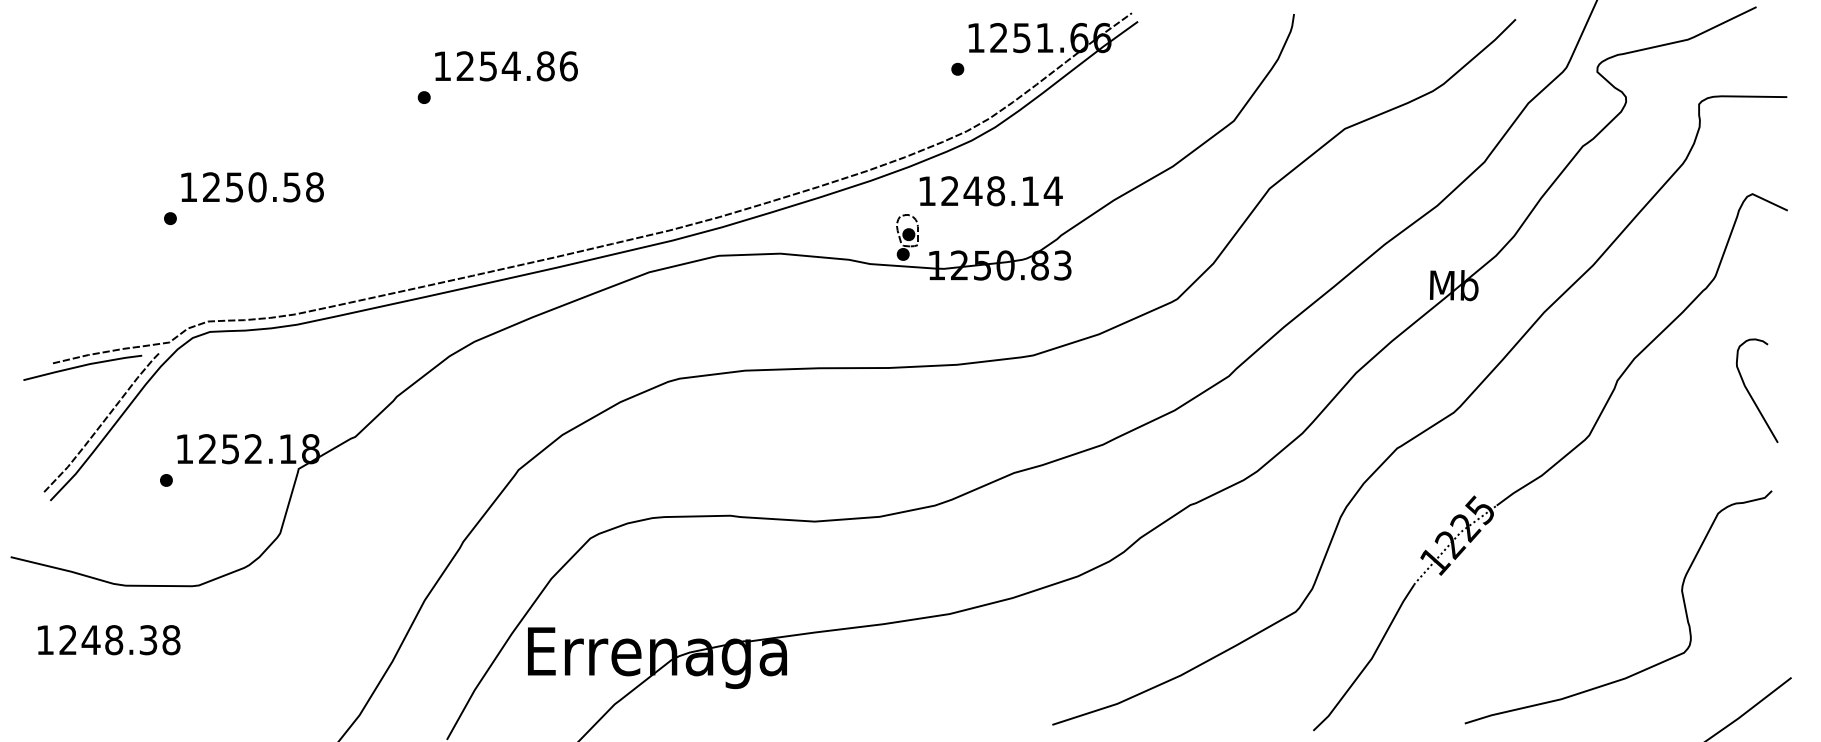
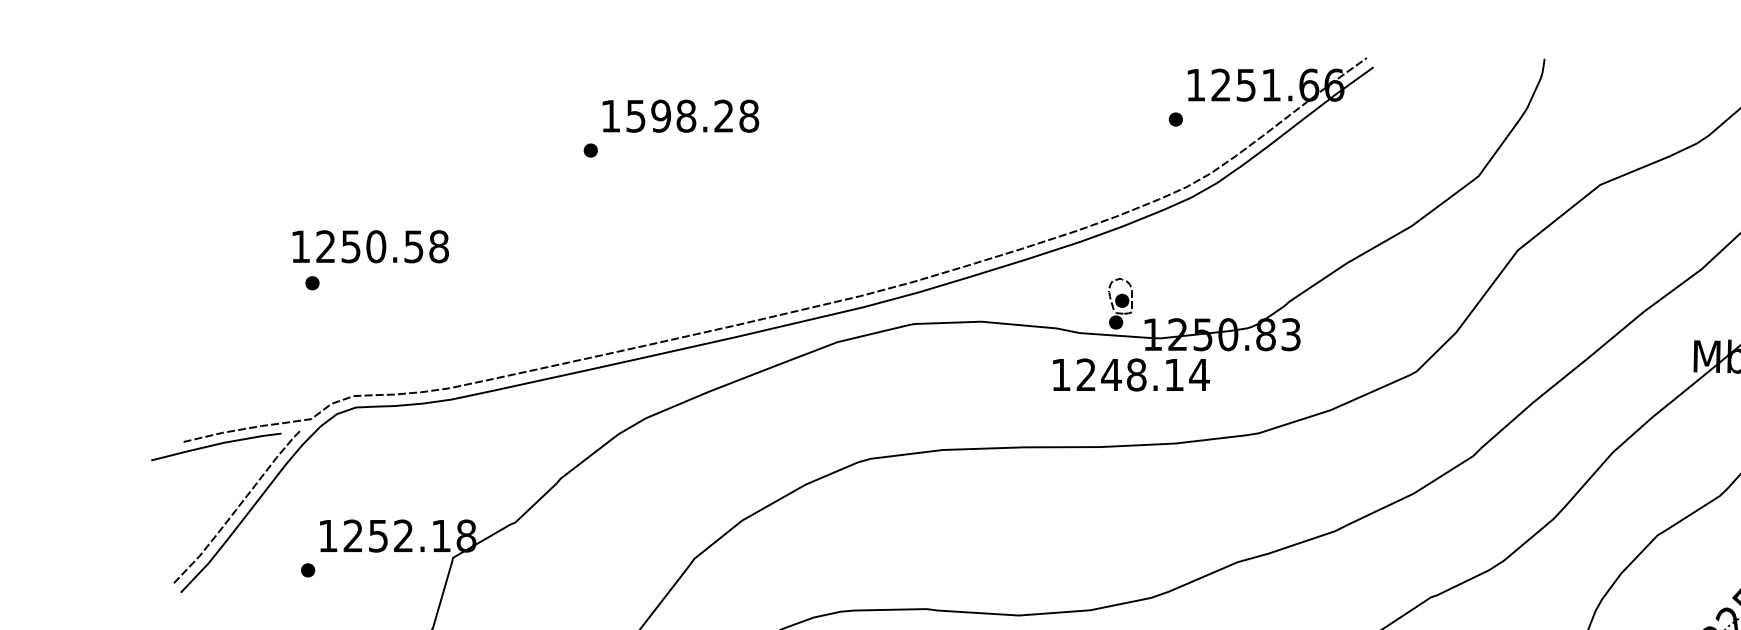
text: (516, 66) -> (691, 116), 1254.86 -> 1598.28
text: (252, 187) -> (370, 246), moved
text: (990, 191) -> (1130, 375), moved

